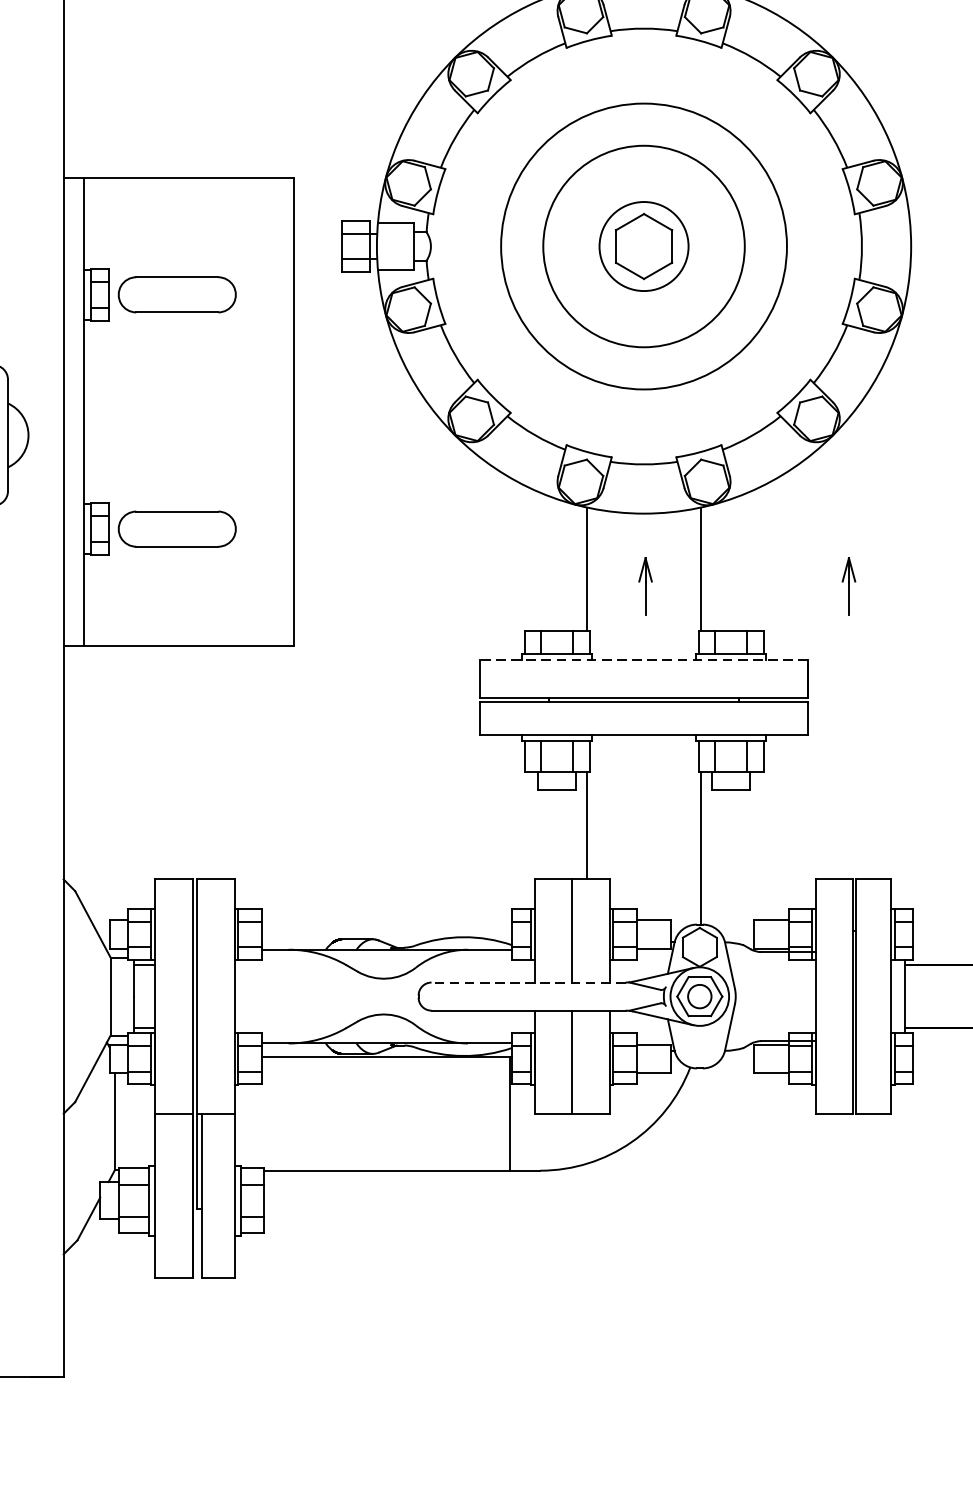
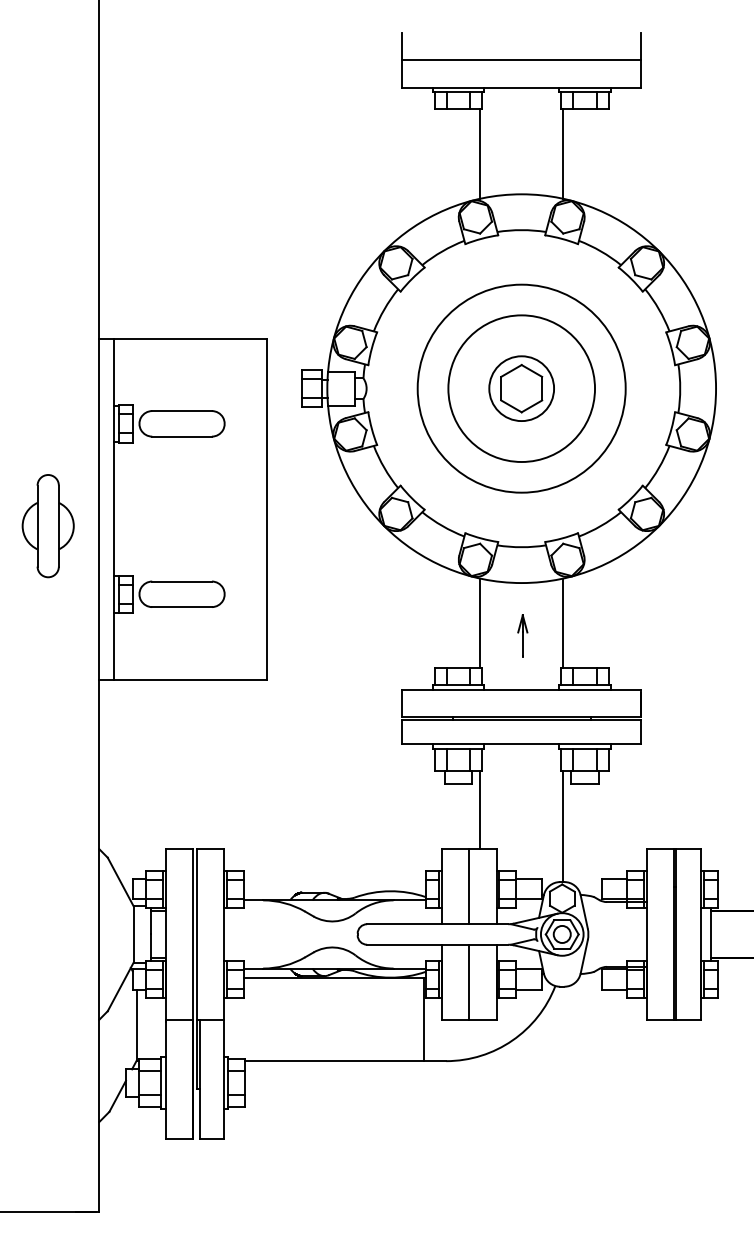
part: (848, 585) -> (670, 635), removed
line: (643, 659) -> (521, 689), dashed -> solid
line: (528, 982) -> (437, 924), dashed -> solid

